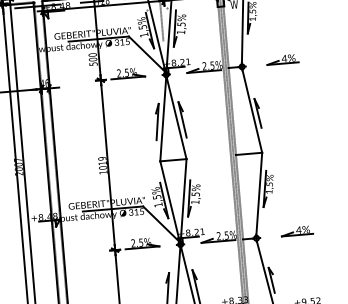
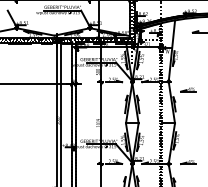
part: (282, 59) -> (188, 89), moved

